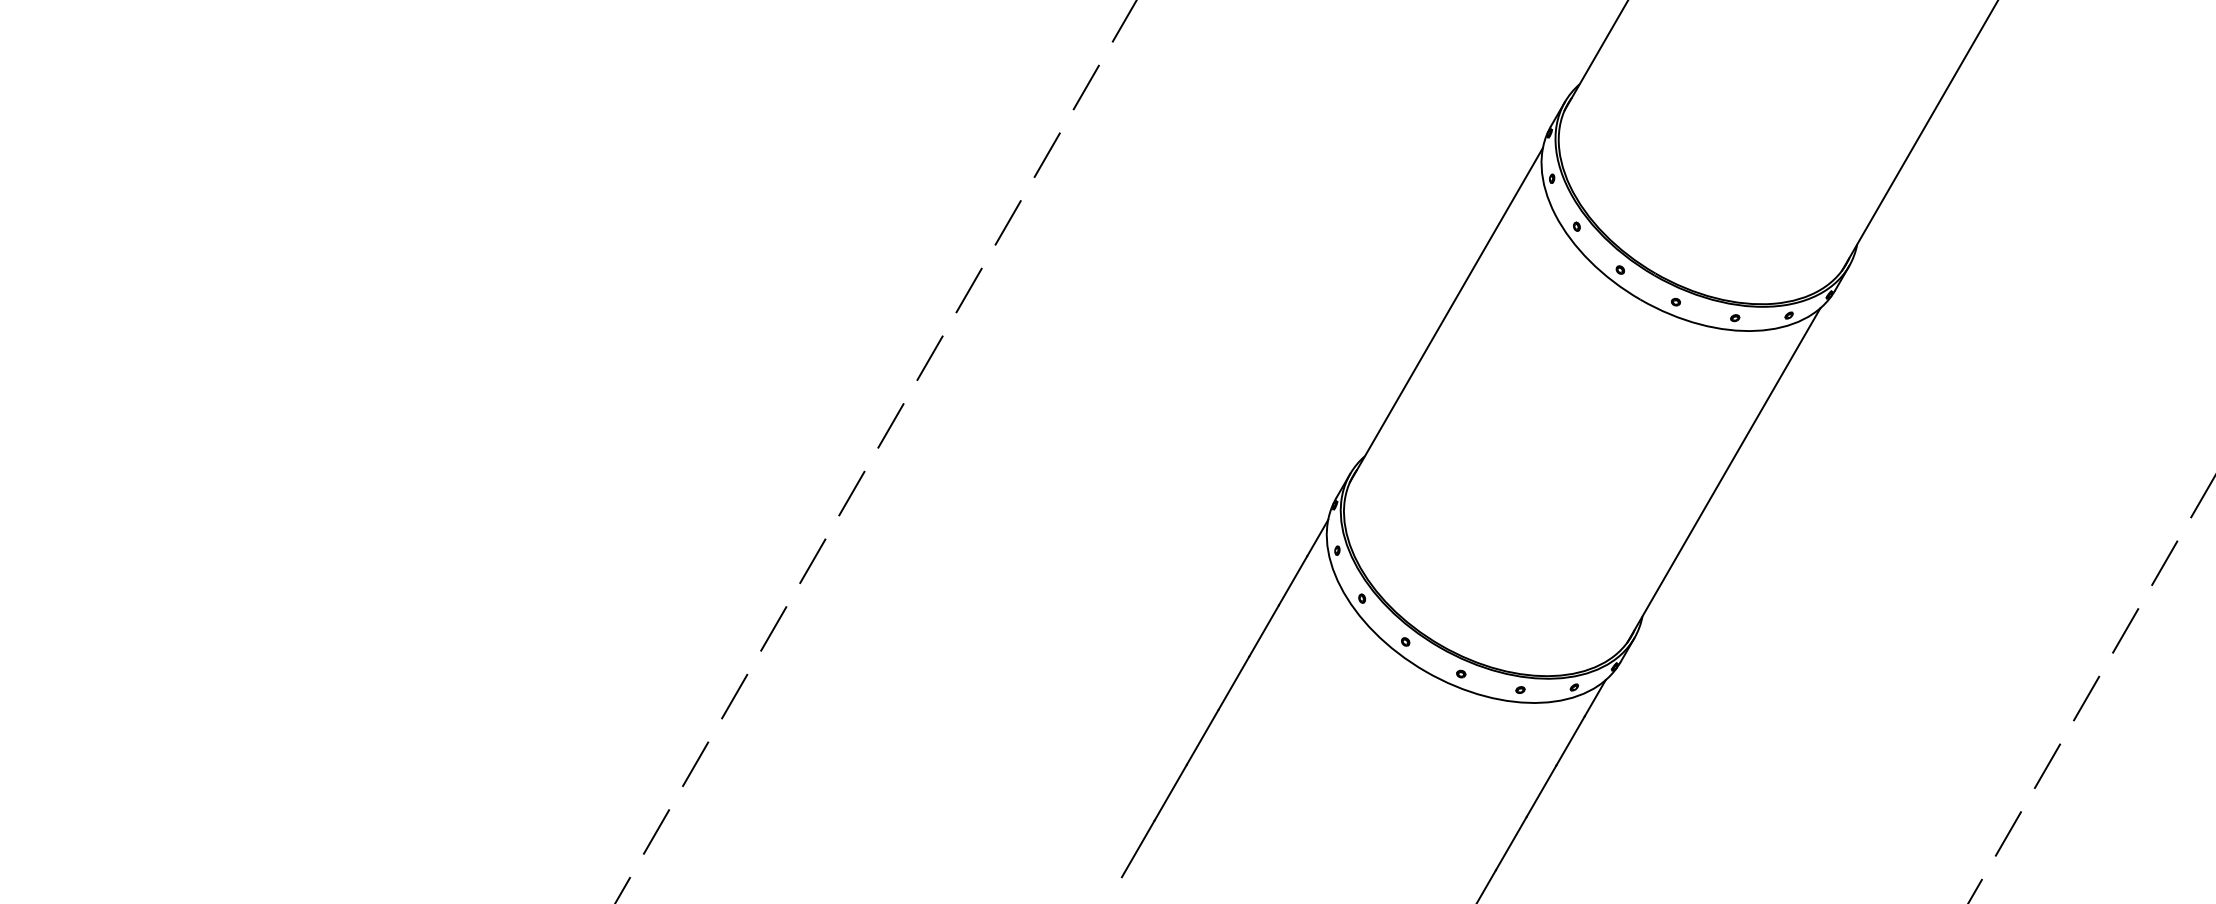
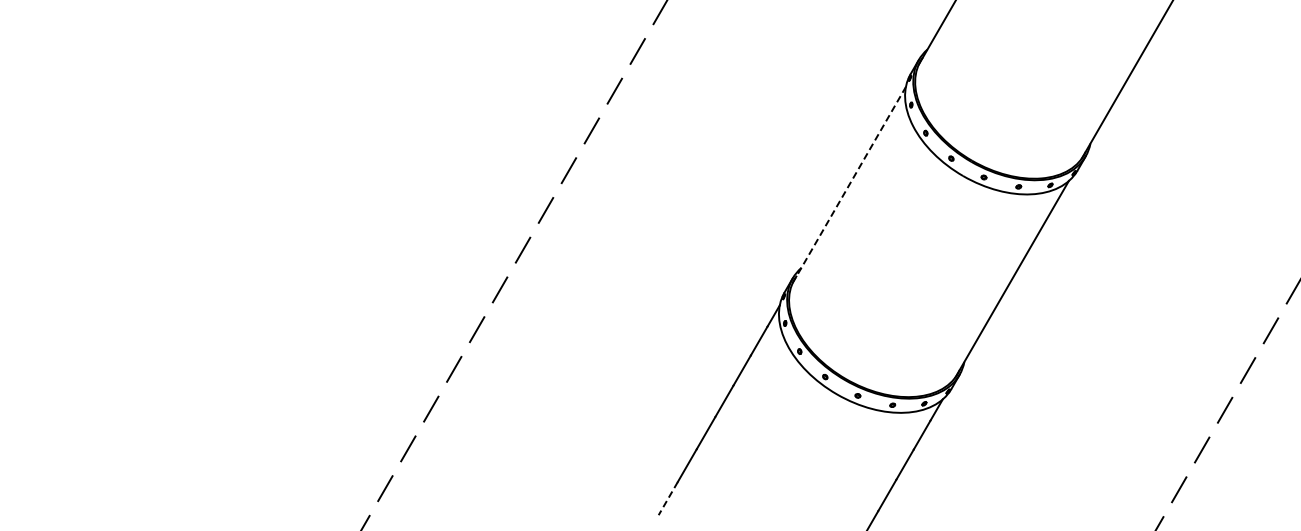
line: (1446, 314) -> (849, 184), solid -> dashed
line: (1138, 850) -> (668, 499), solid -> dashed

